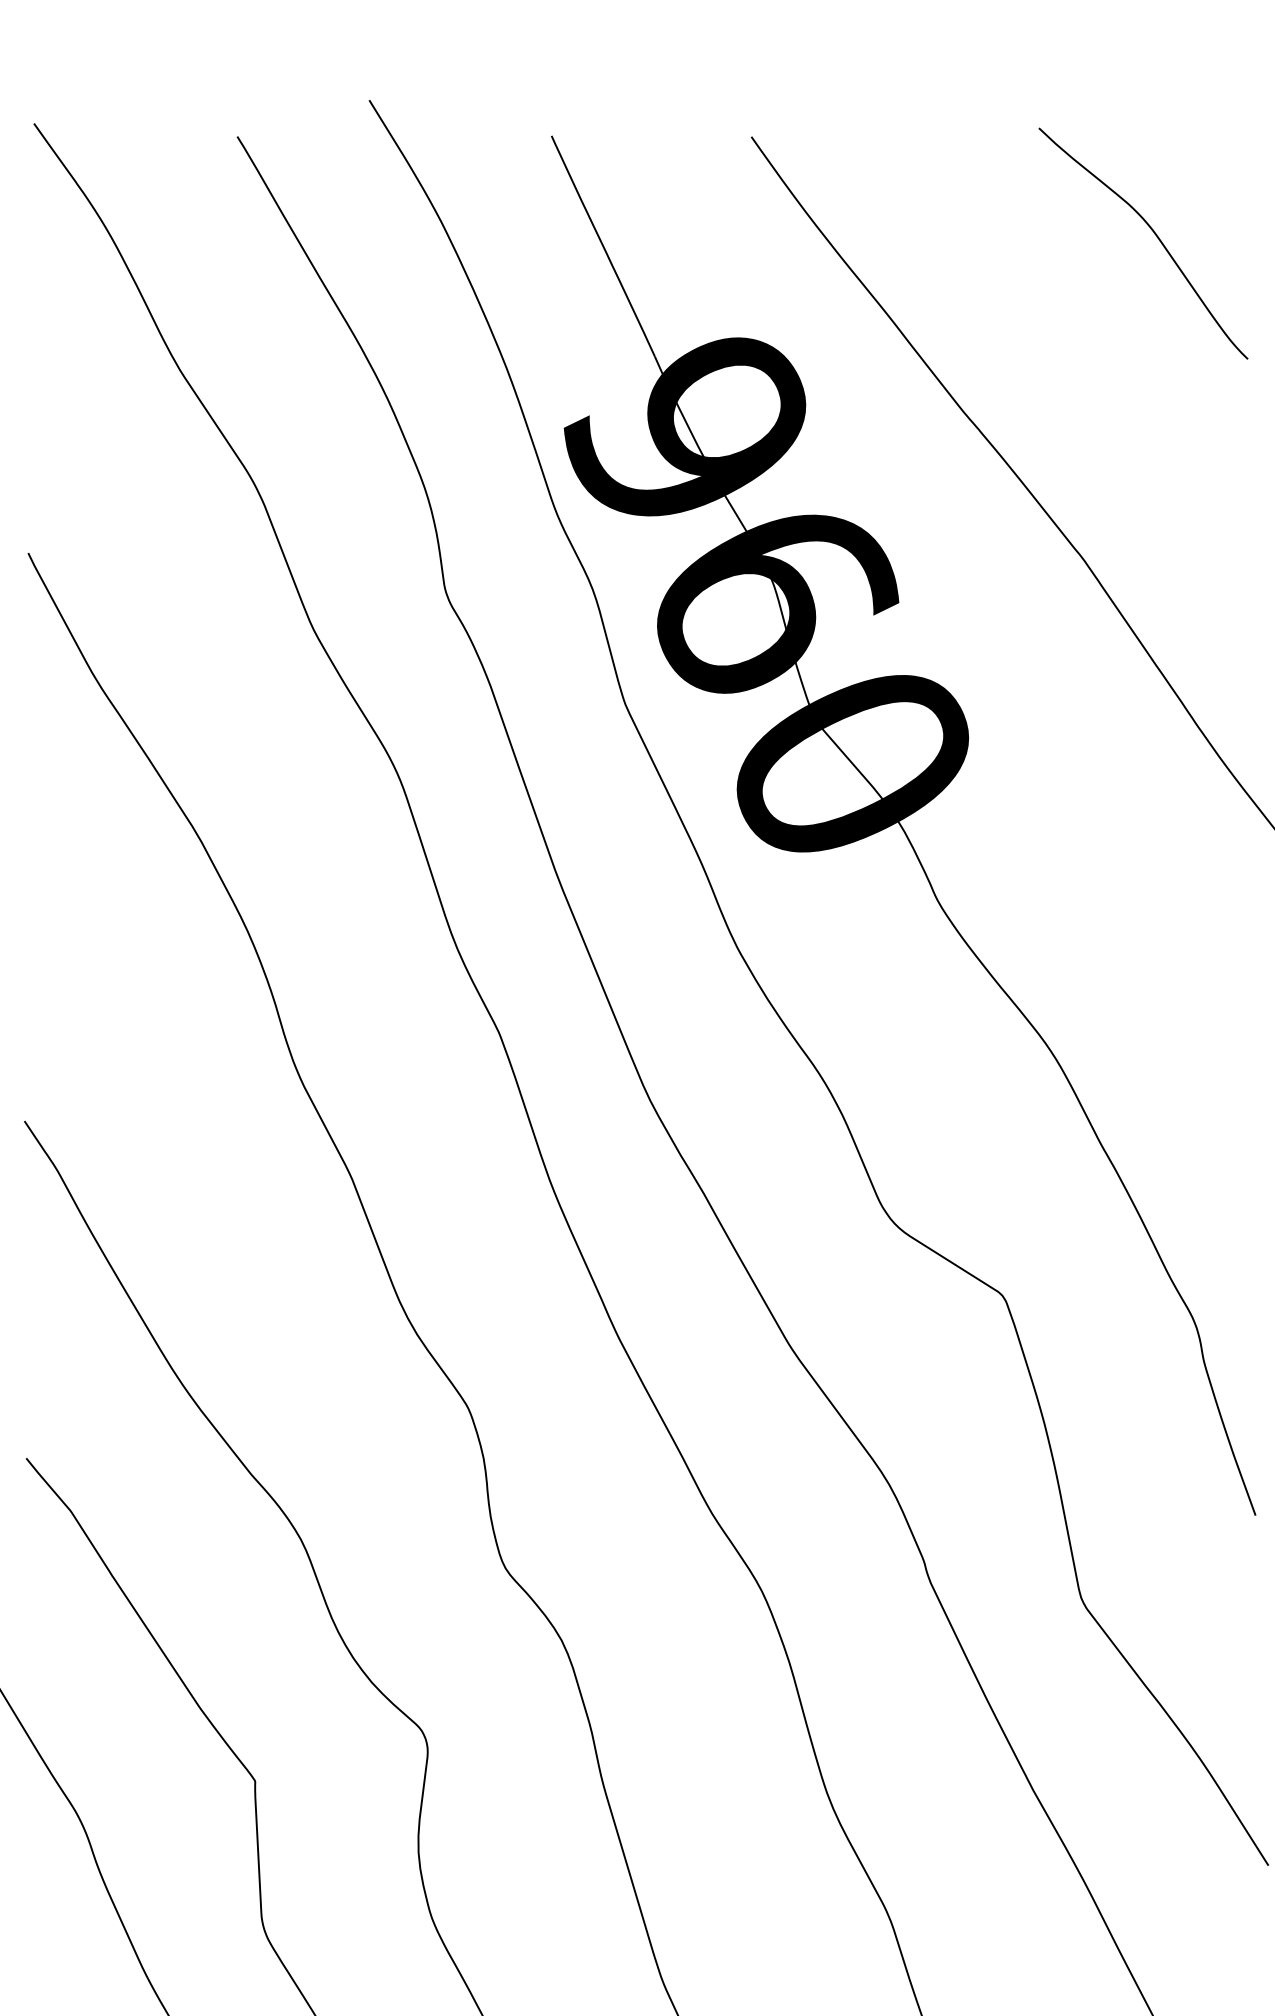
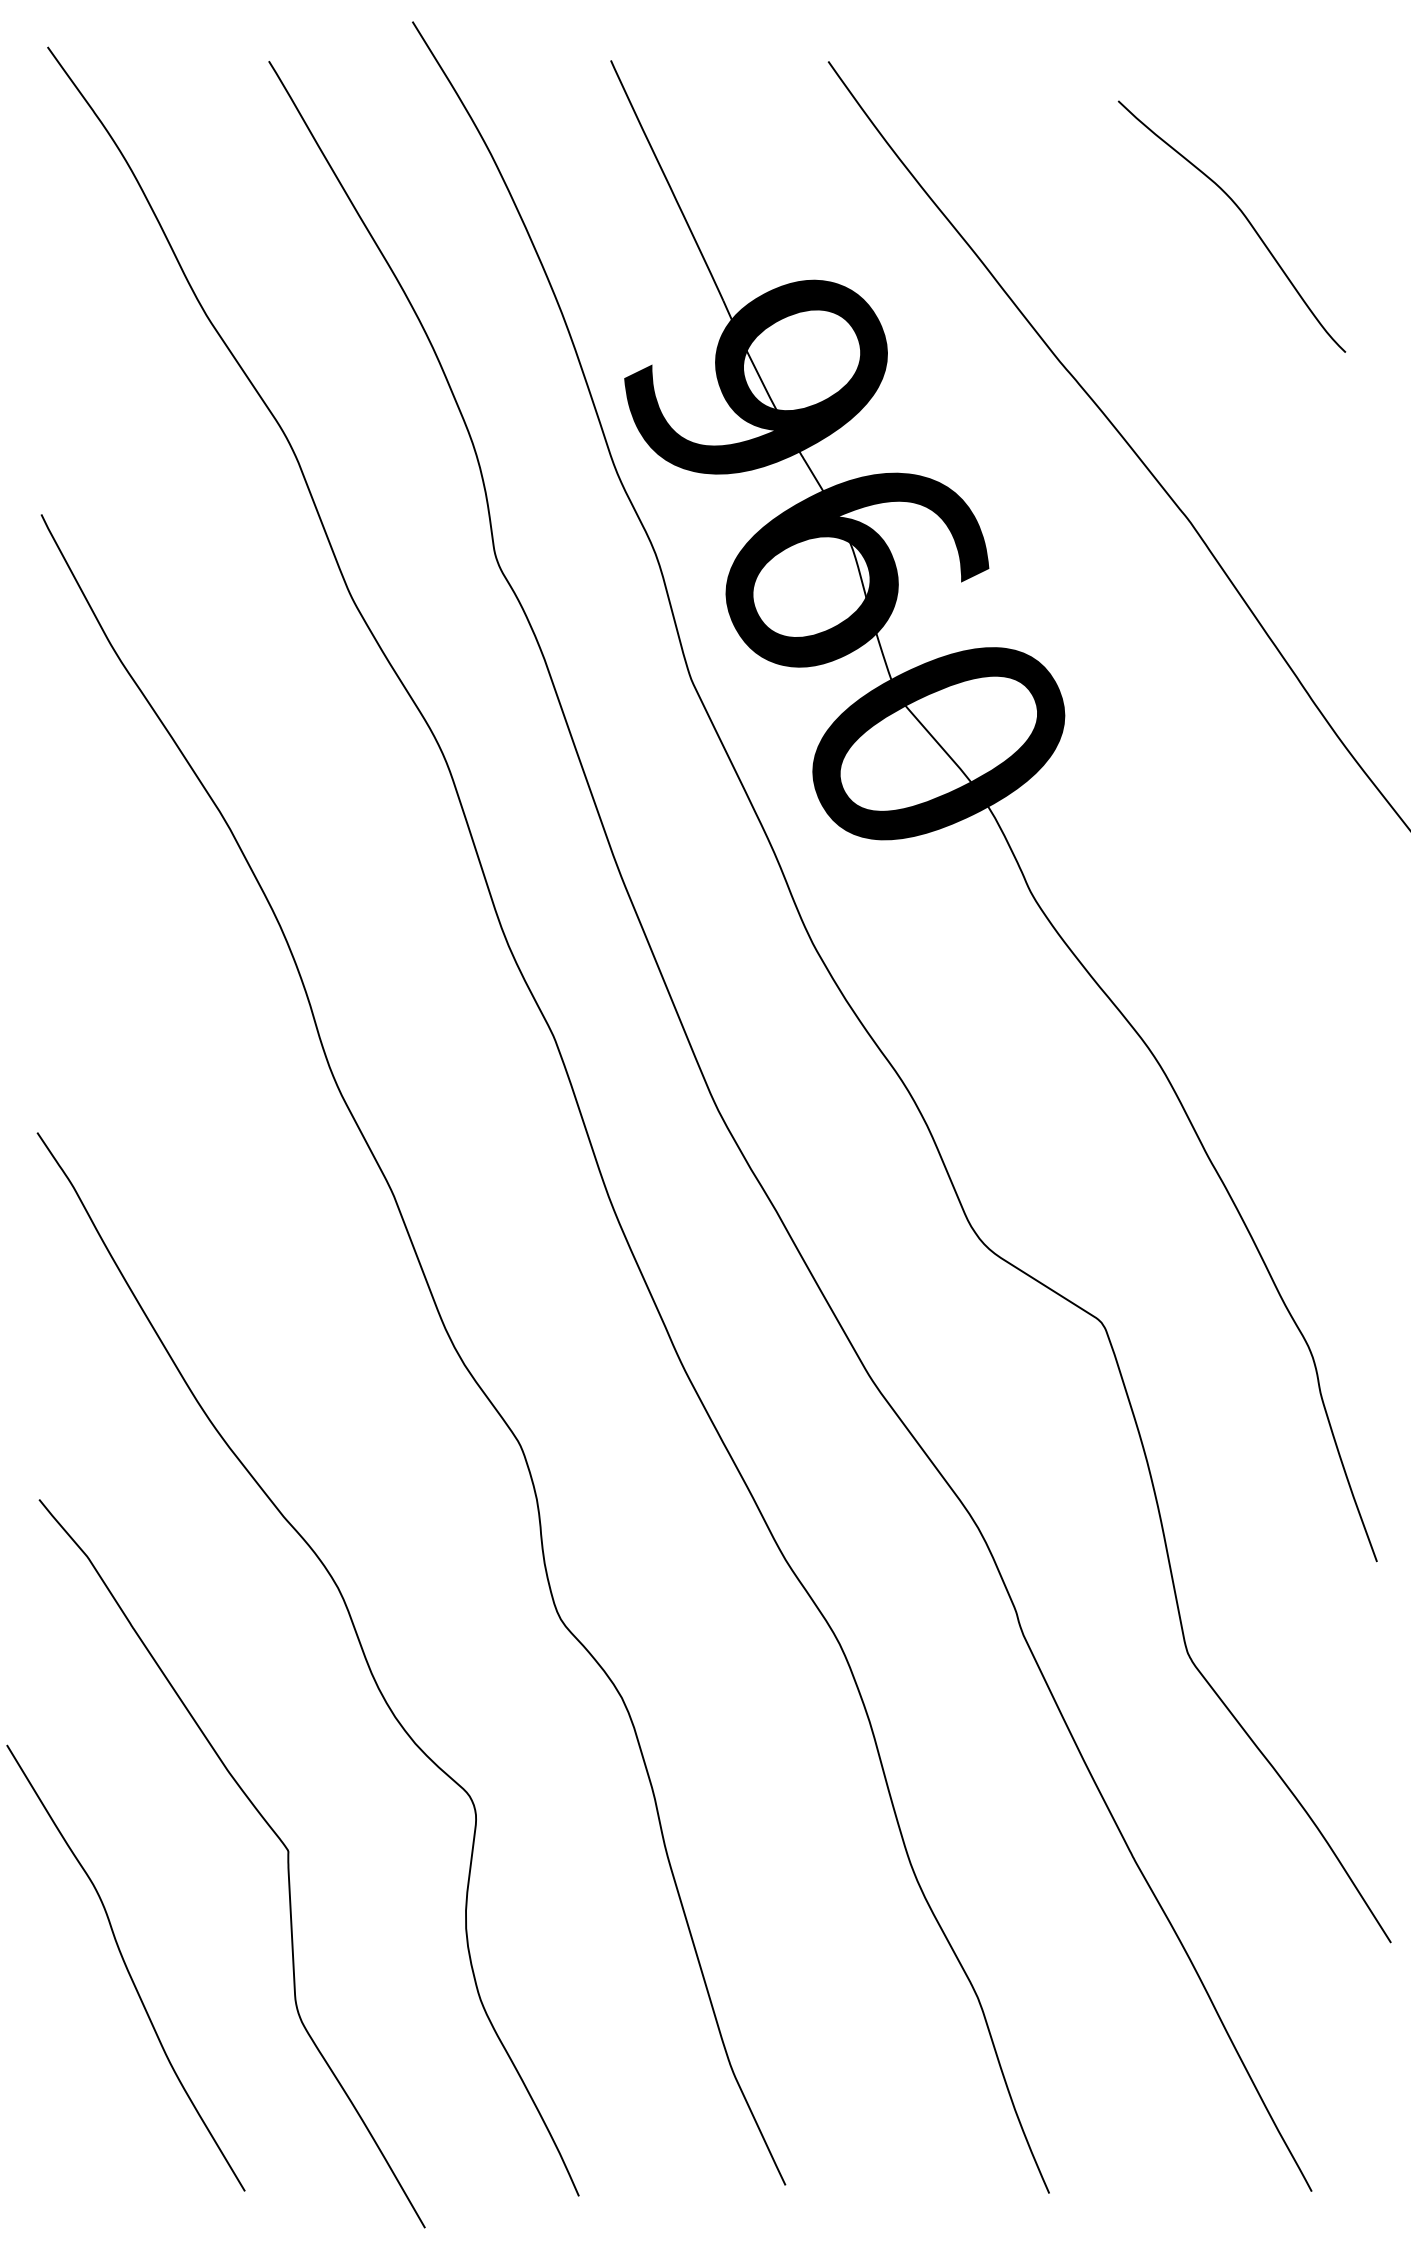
curve: (1154, 235) -> (1244, 217), moved

